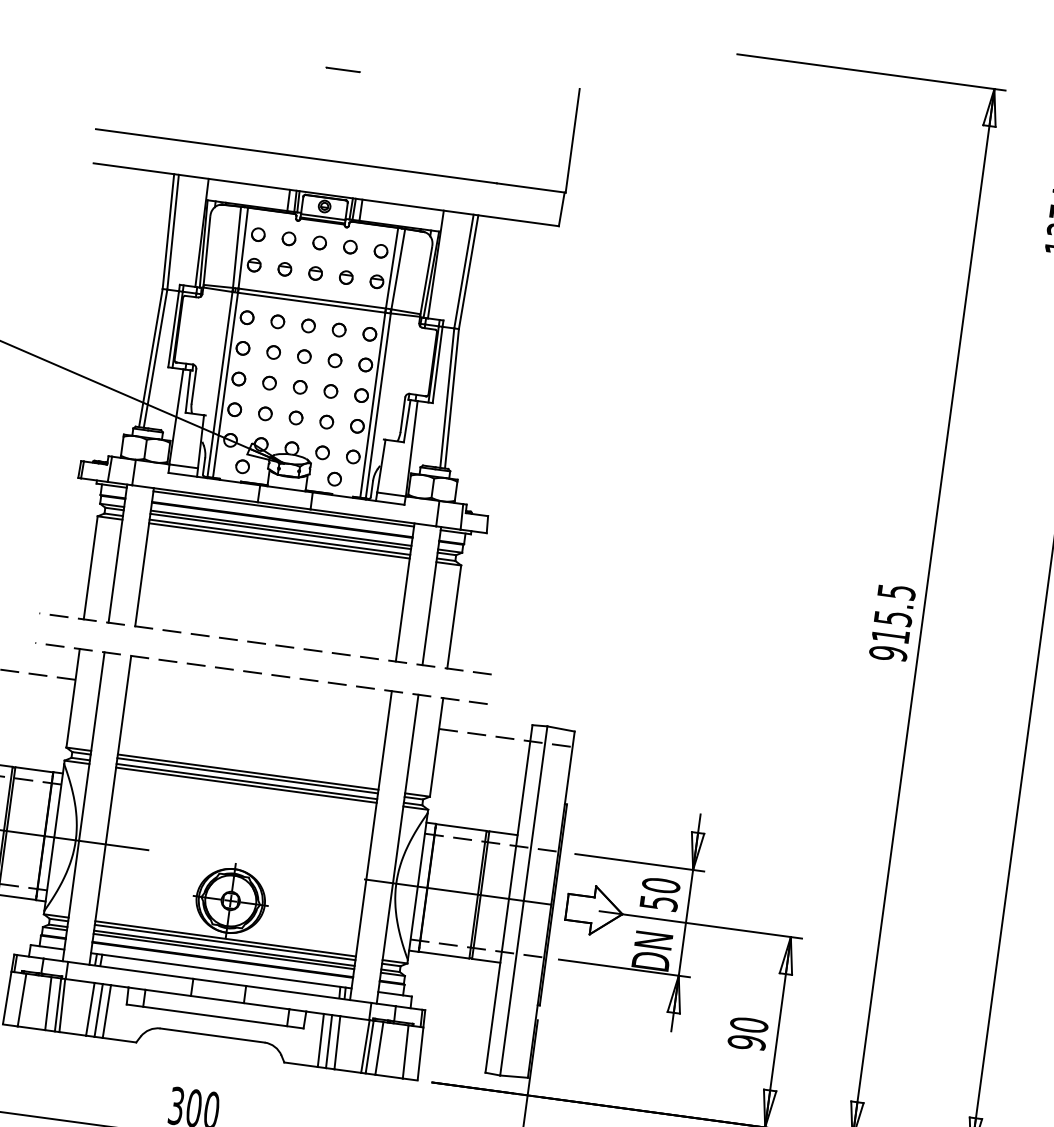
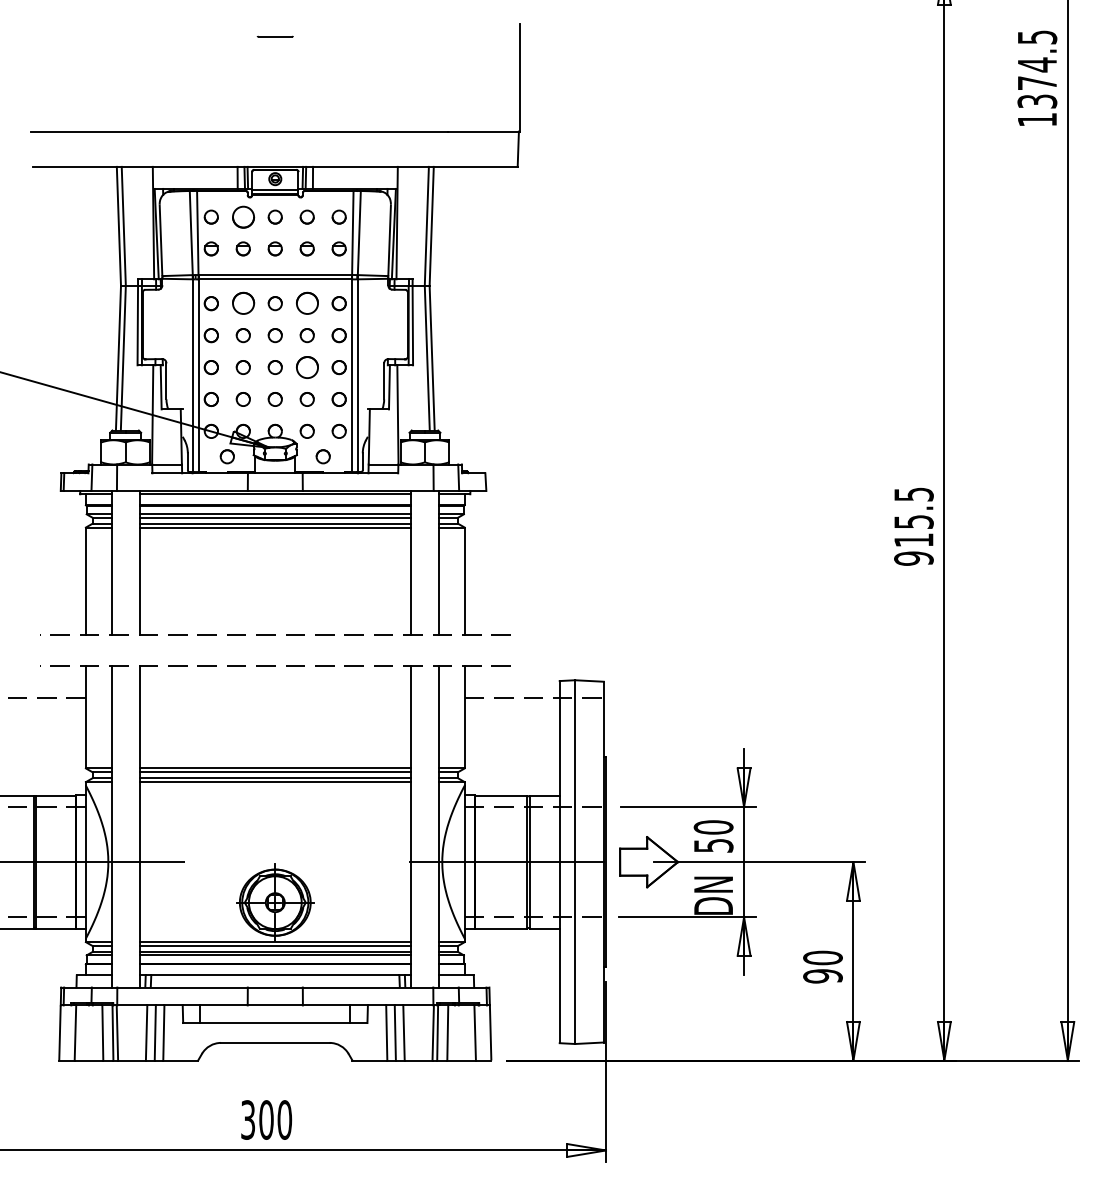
circle: (288, 238) -> (242, 216), size x1.6
circle: (277, 321) -> (242, 303), size x1.6
circle: (338, 329) -> (306, 303), size x1.6
circle: (330, 391) -> (306, 367), size x1.6

